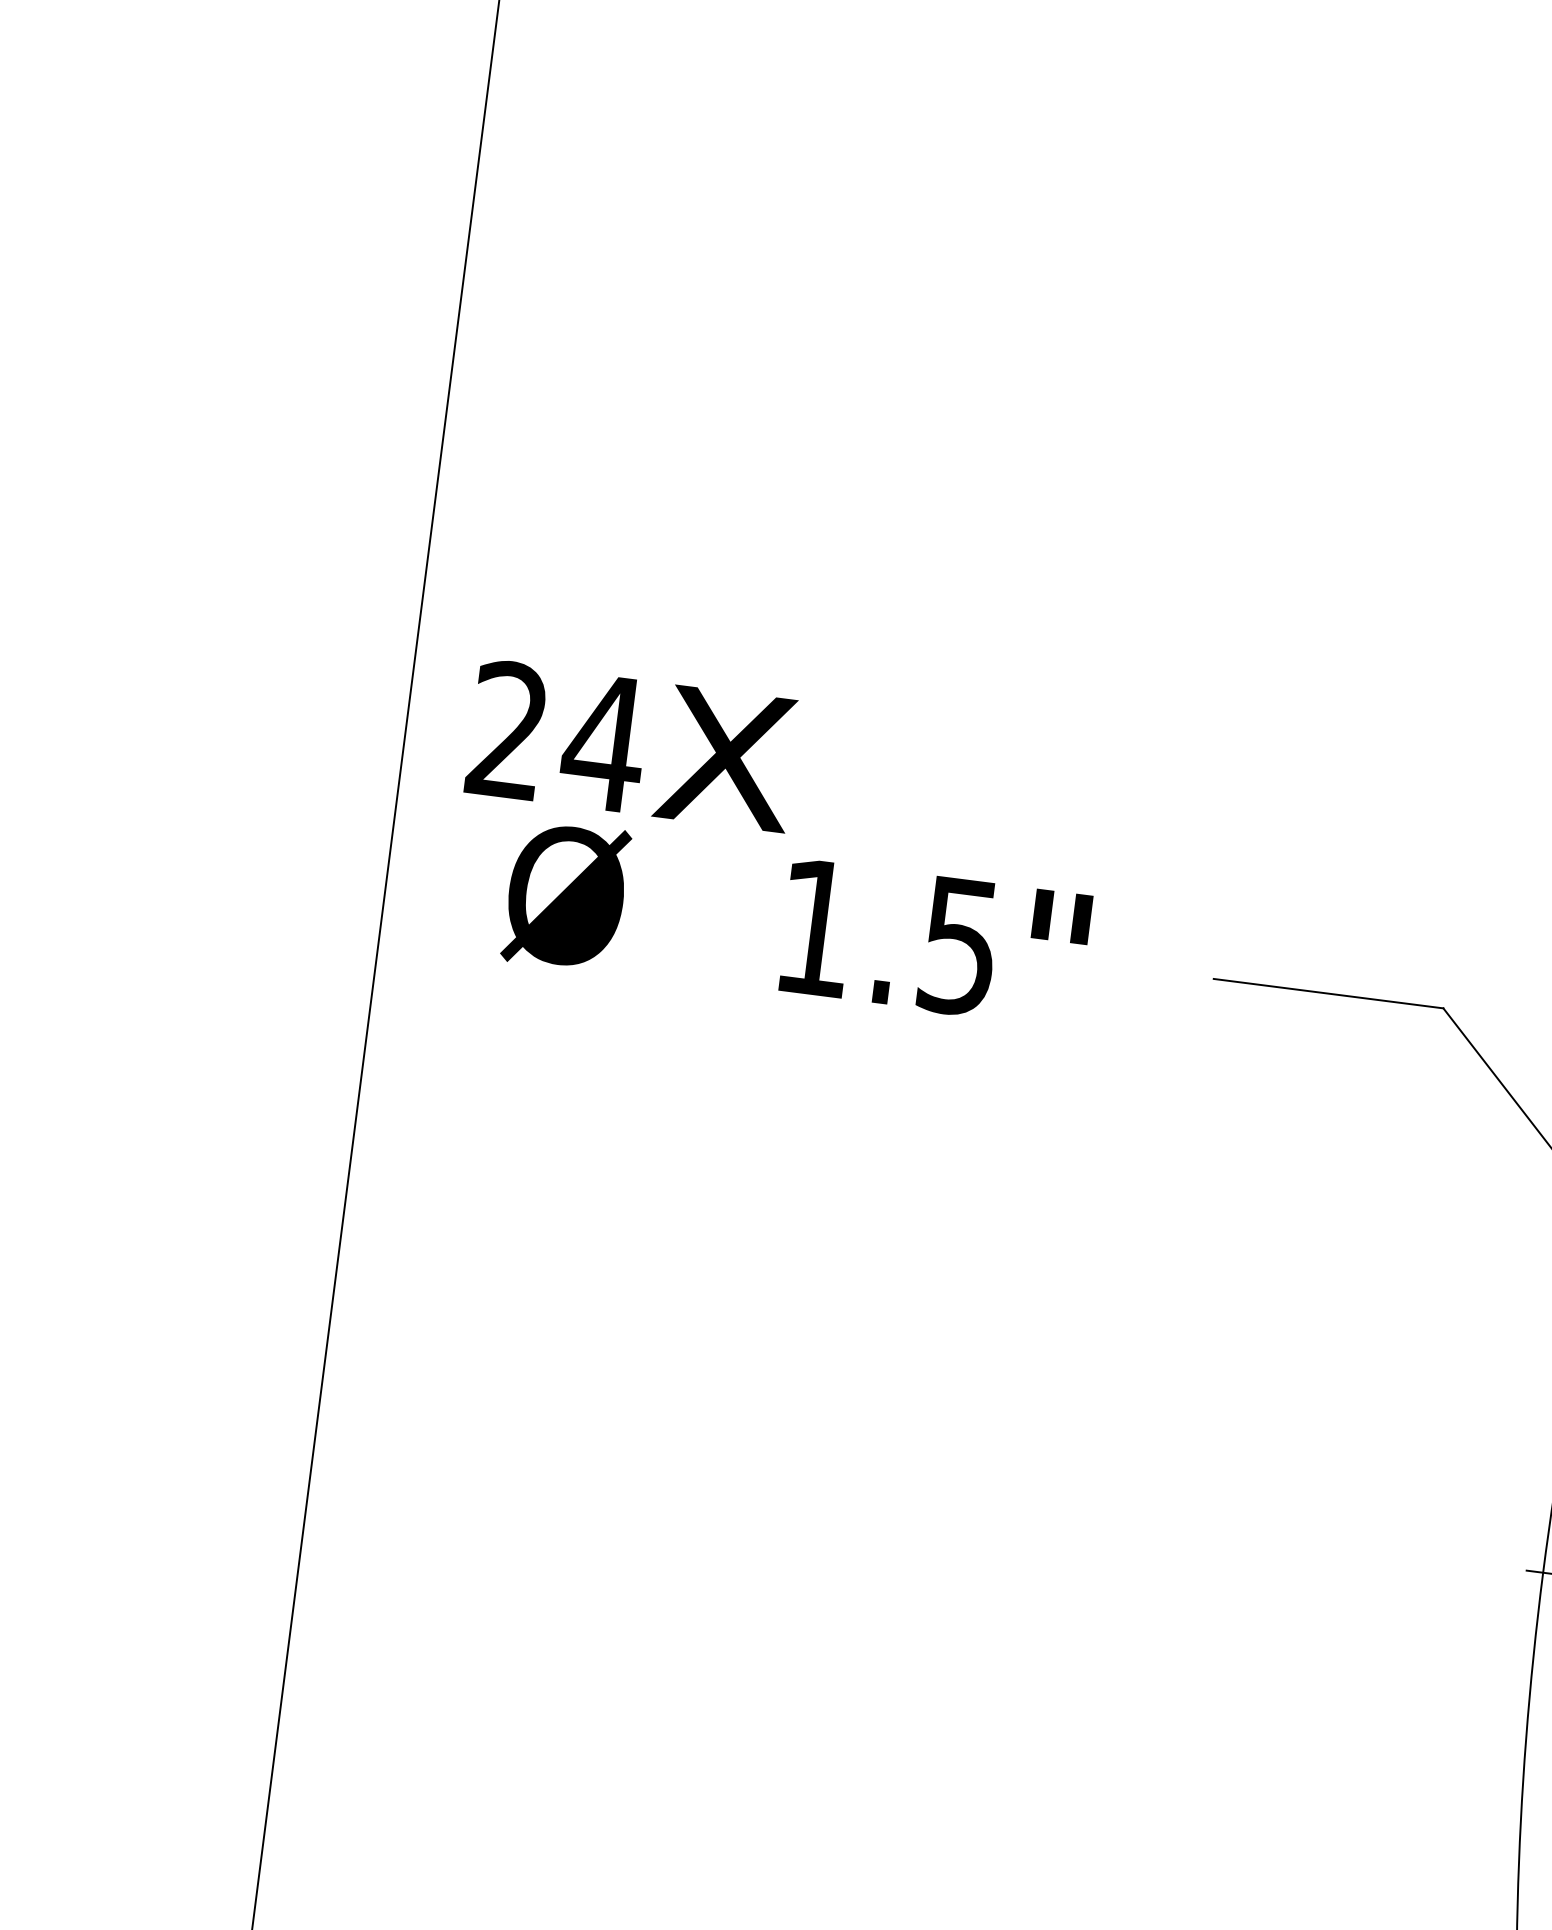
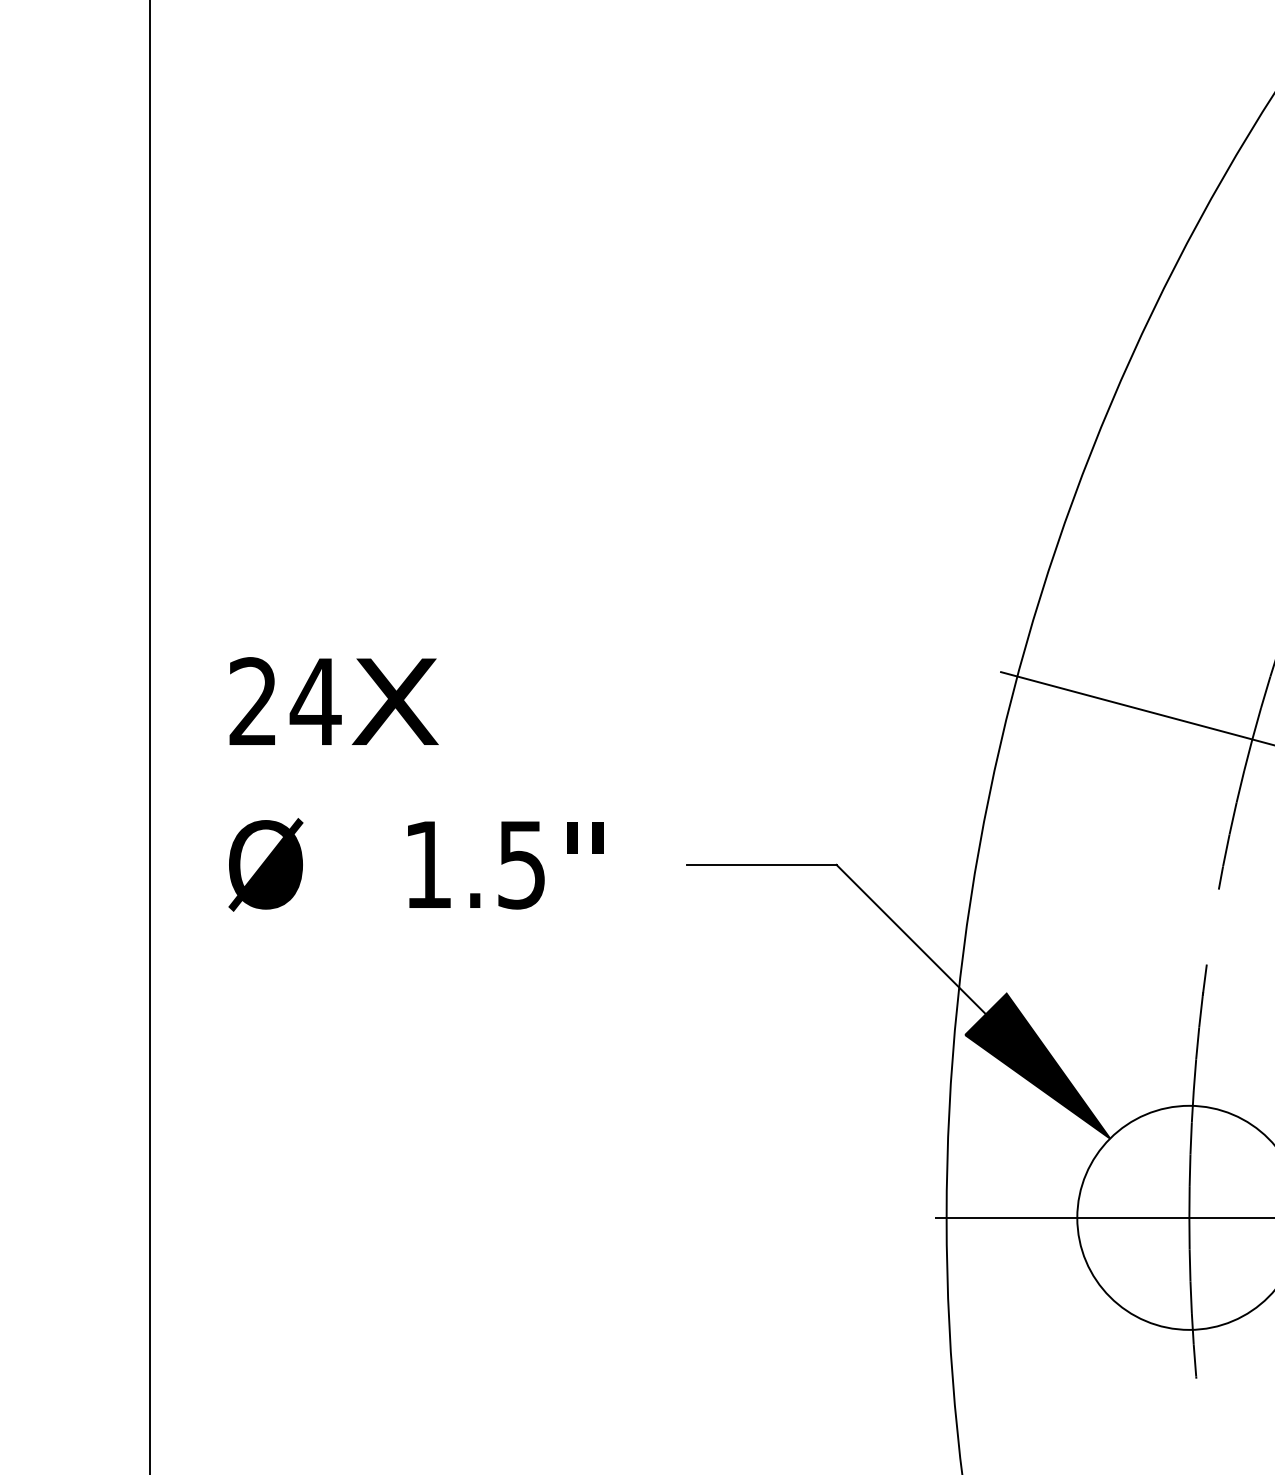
text: (631, 744) -> (333, 700), moved

